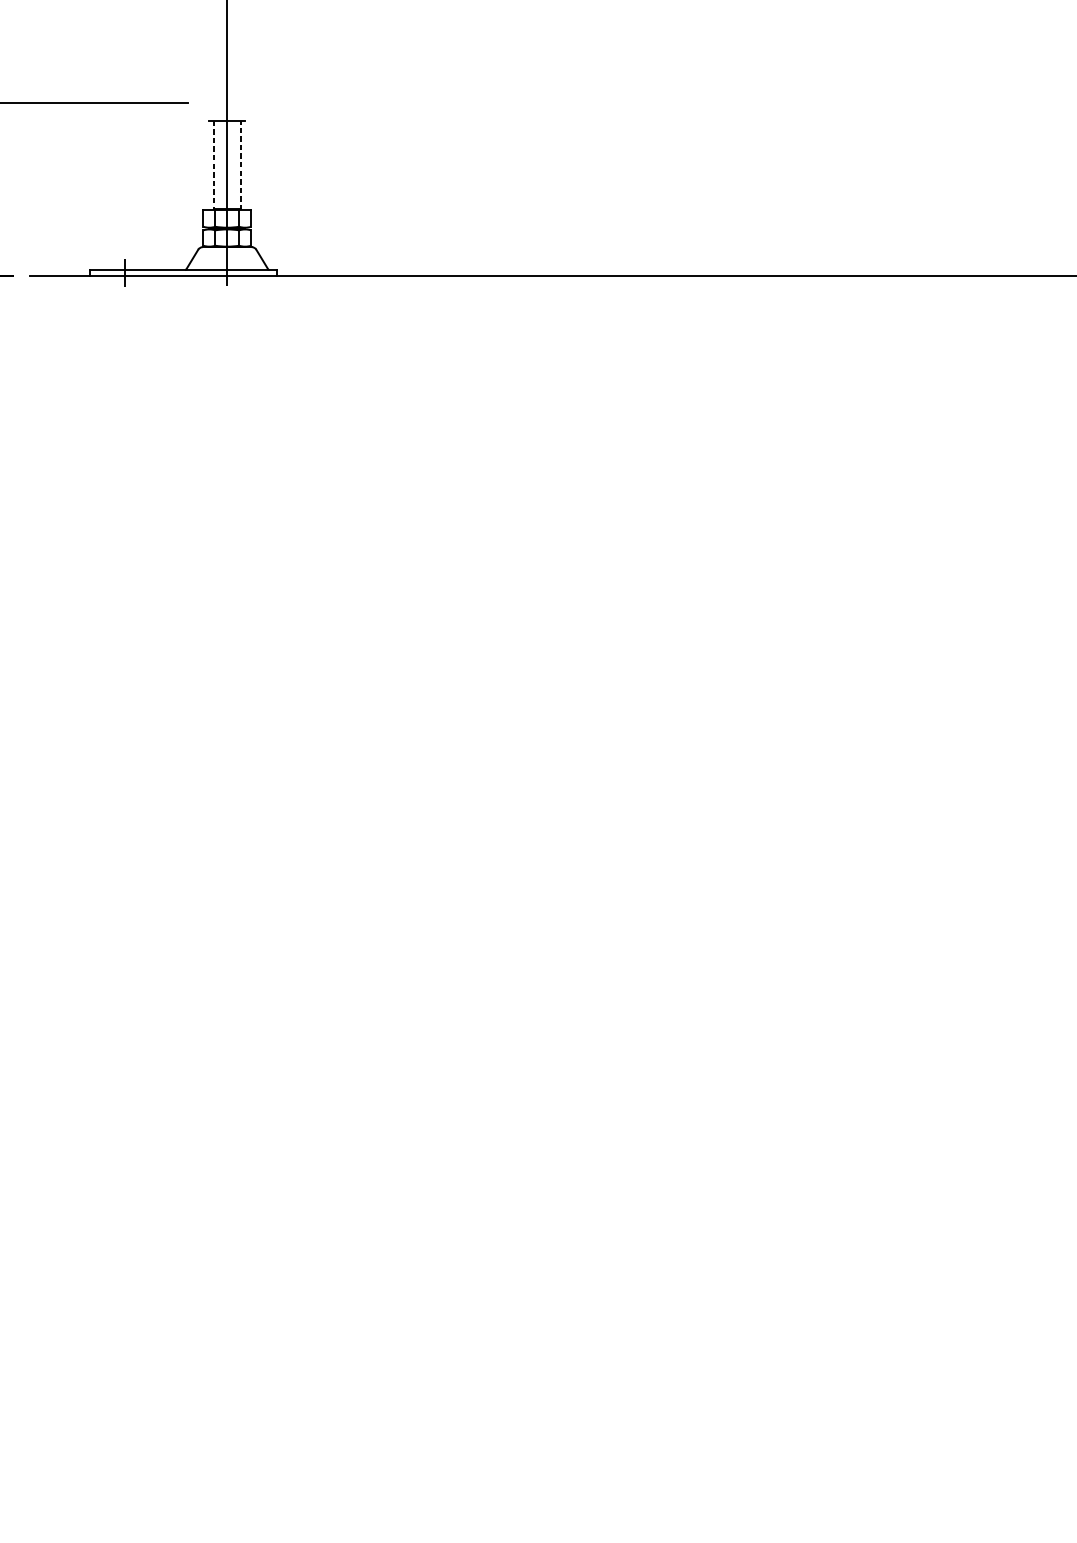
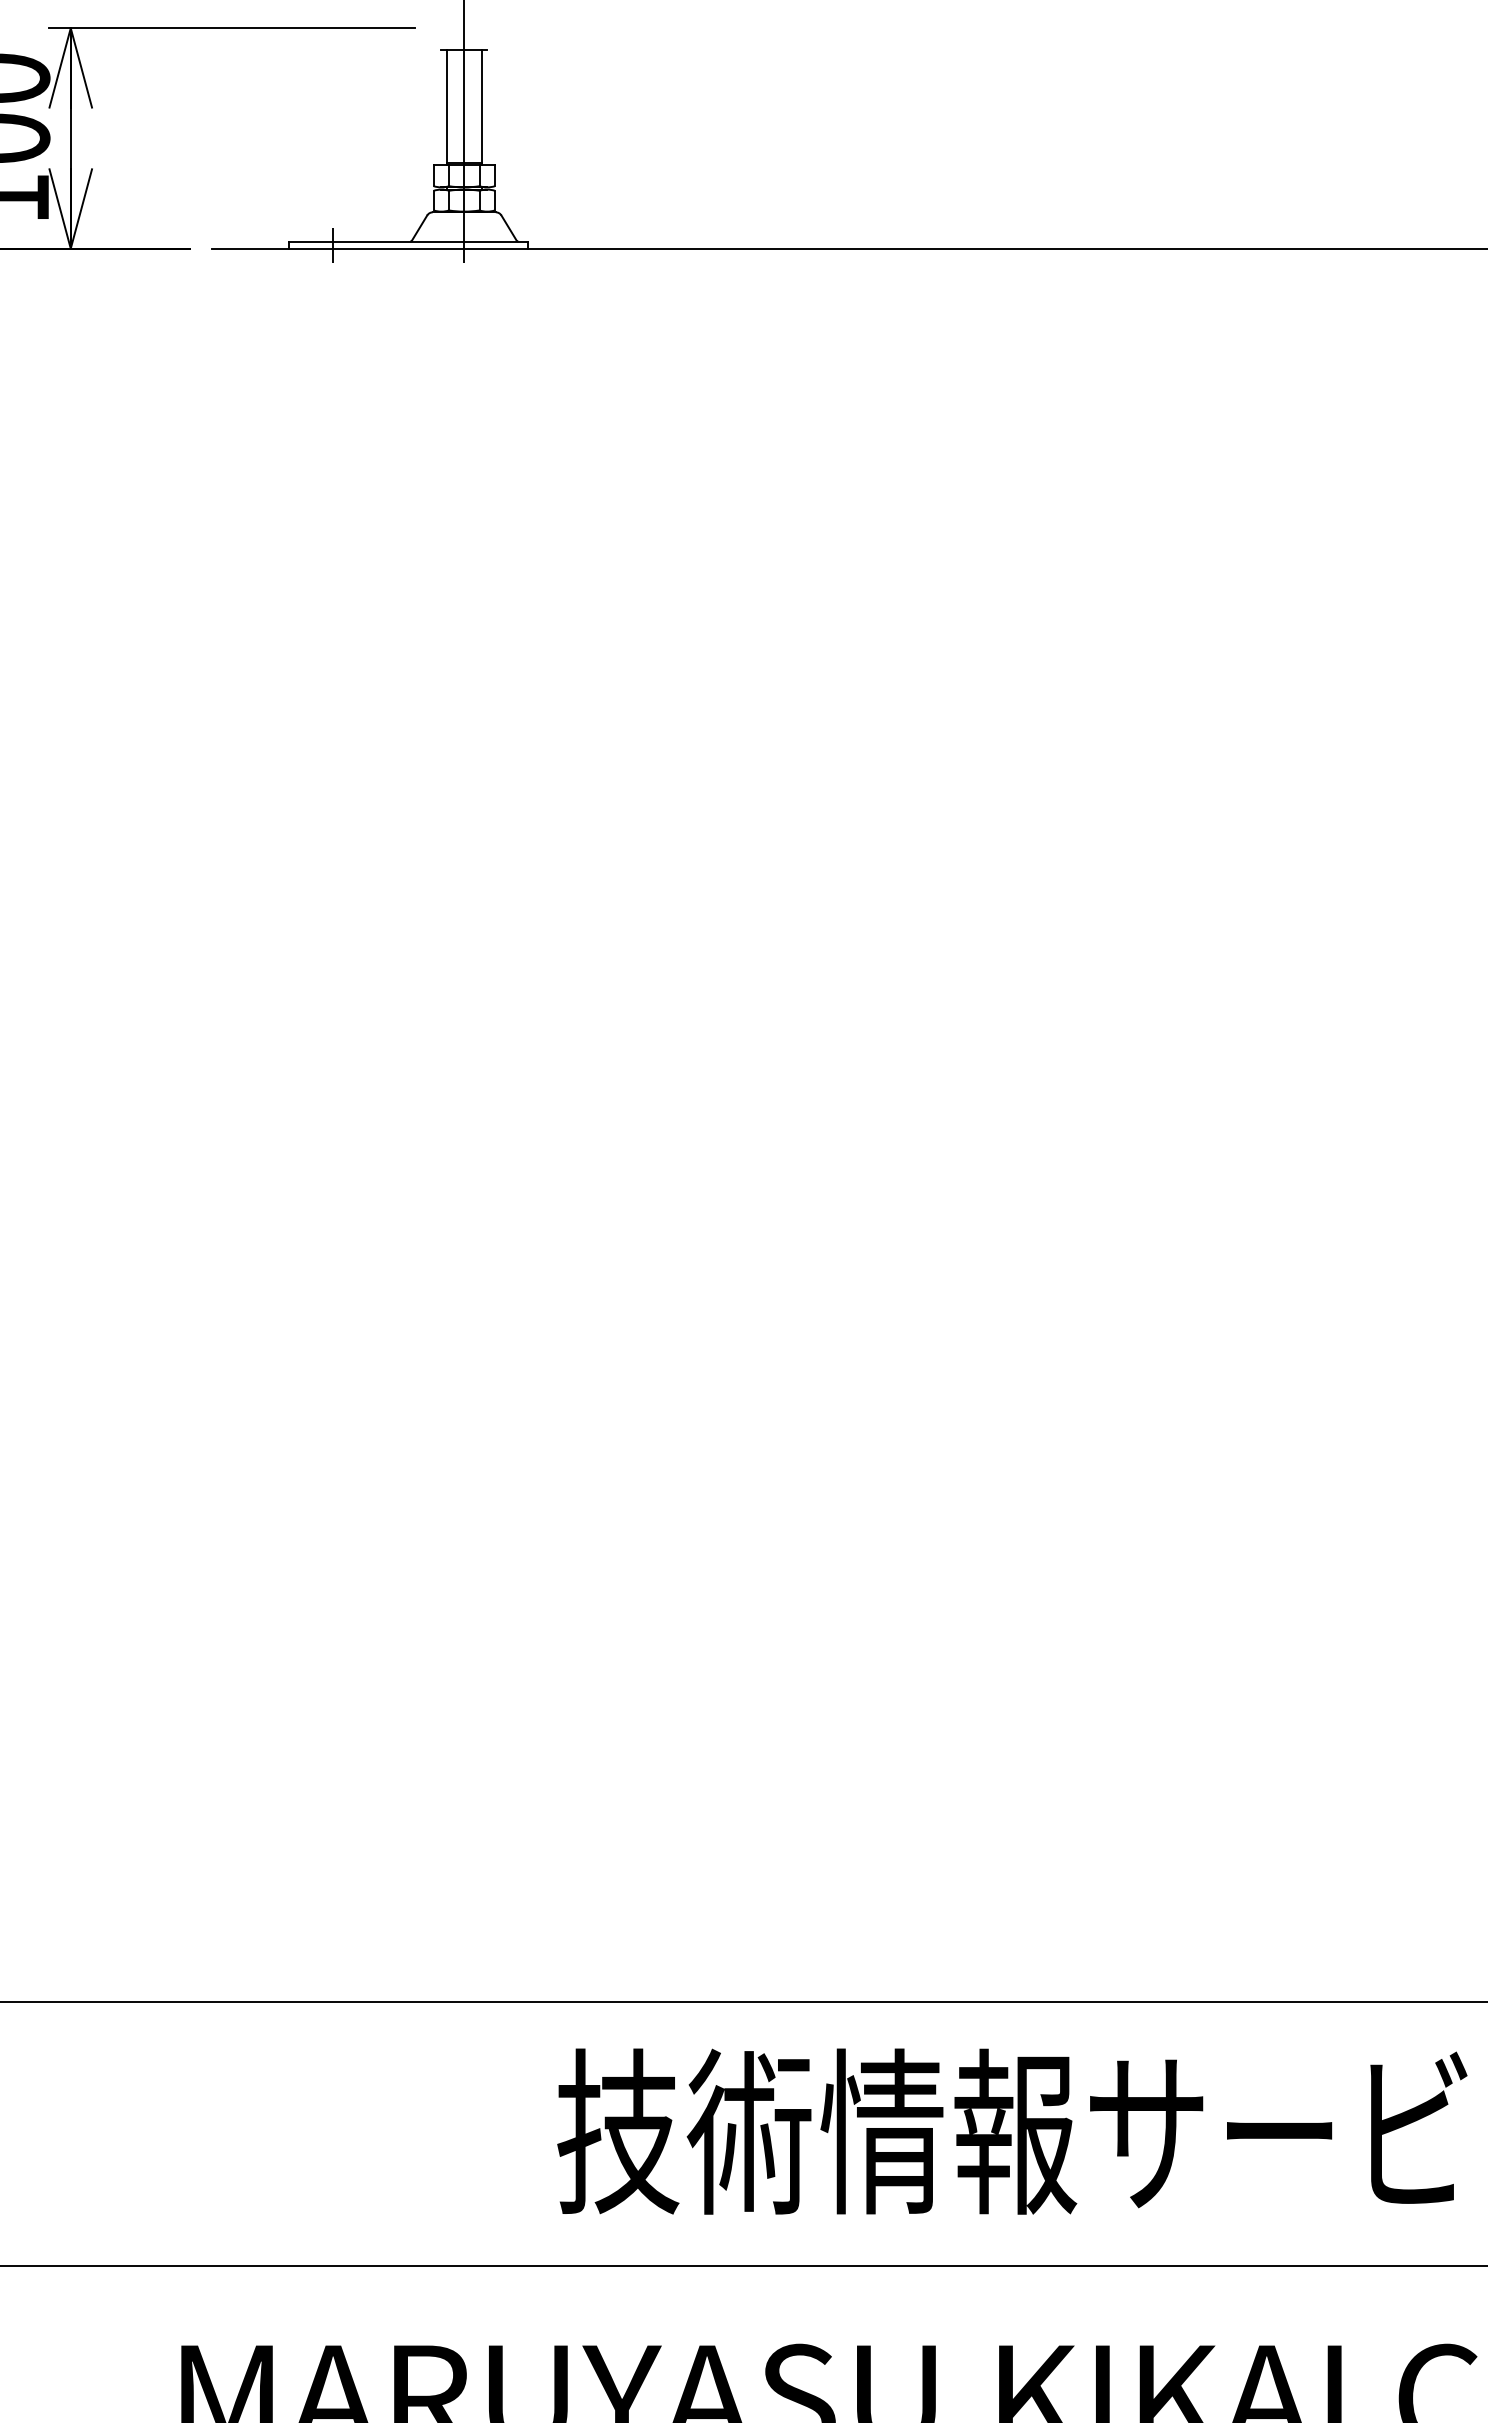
line: (213, 165) -> (446, 107), dashed -> solid
line: (240, 165) -> (481, 107), dashed -> solid

